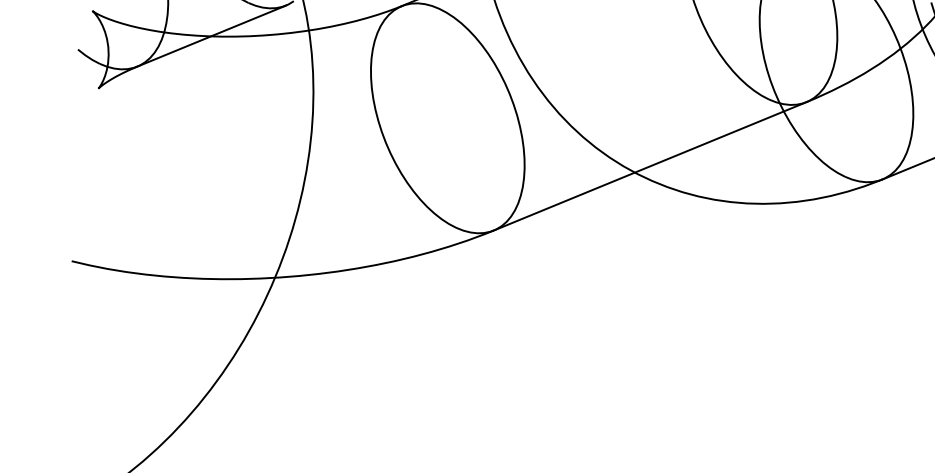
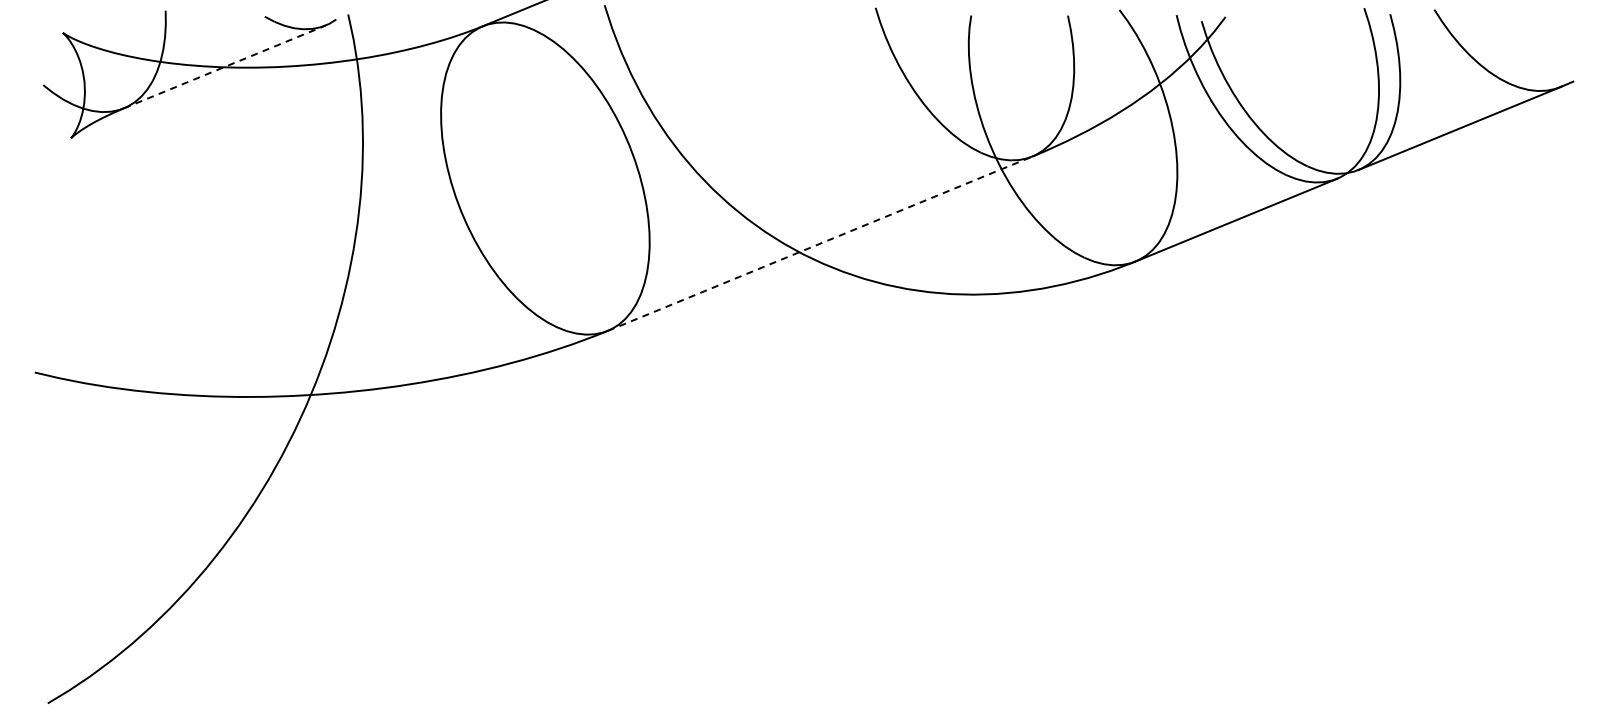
line: (211, 35) -> (224, 66), solid -> dashed
line: (650, 166) -> (820, 243), solid -> dashed

